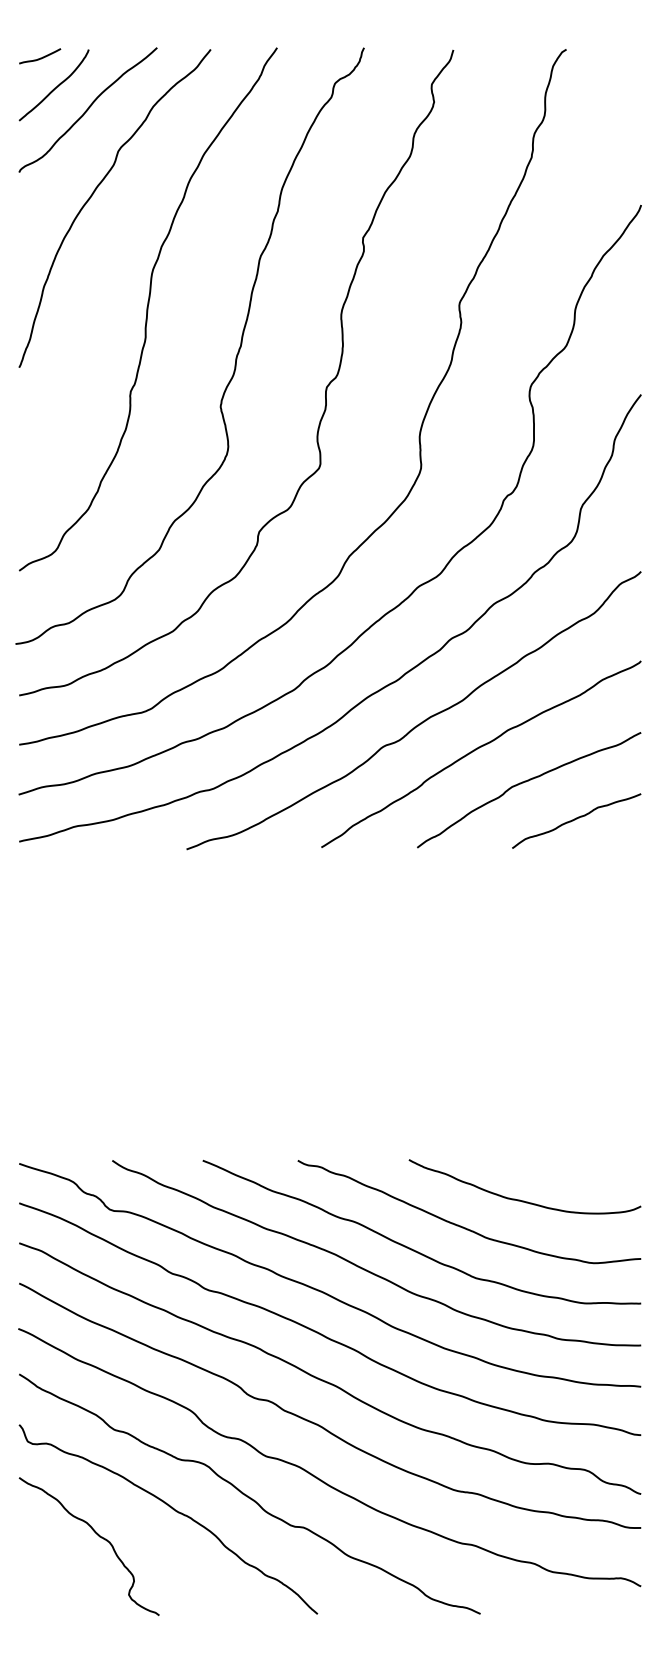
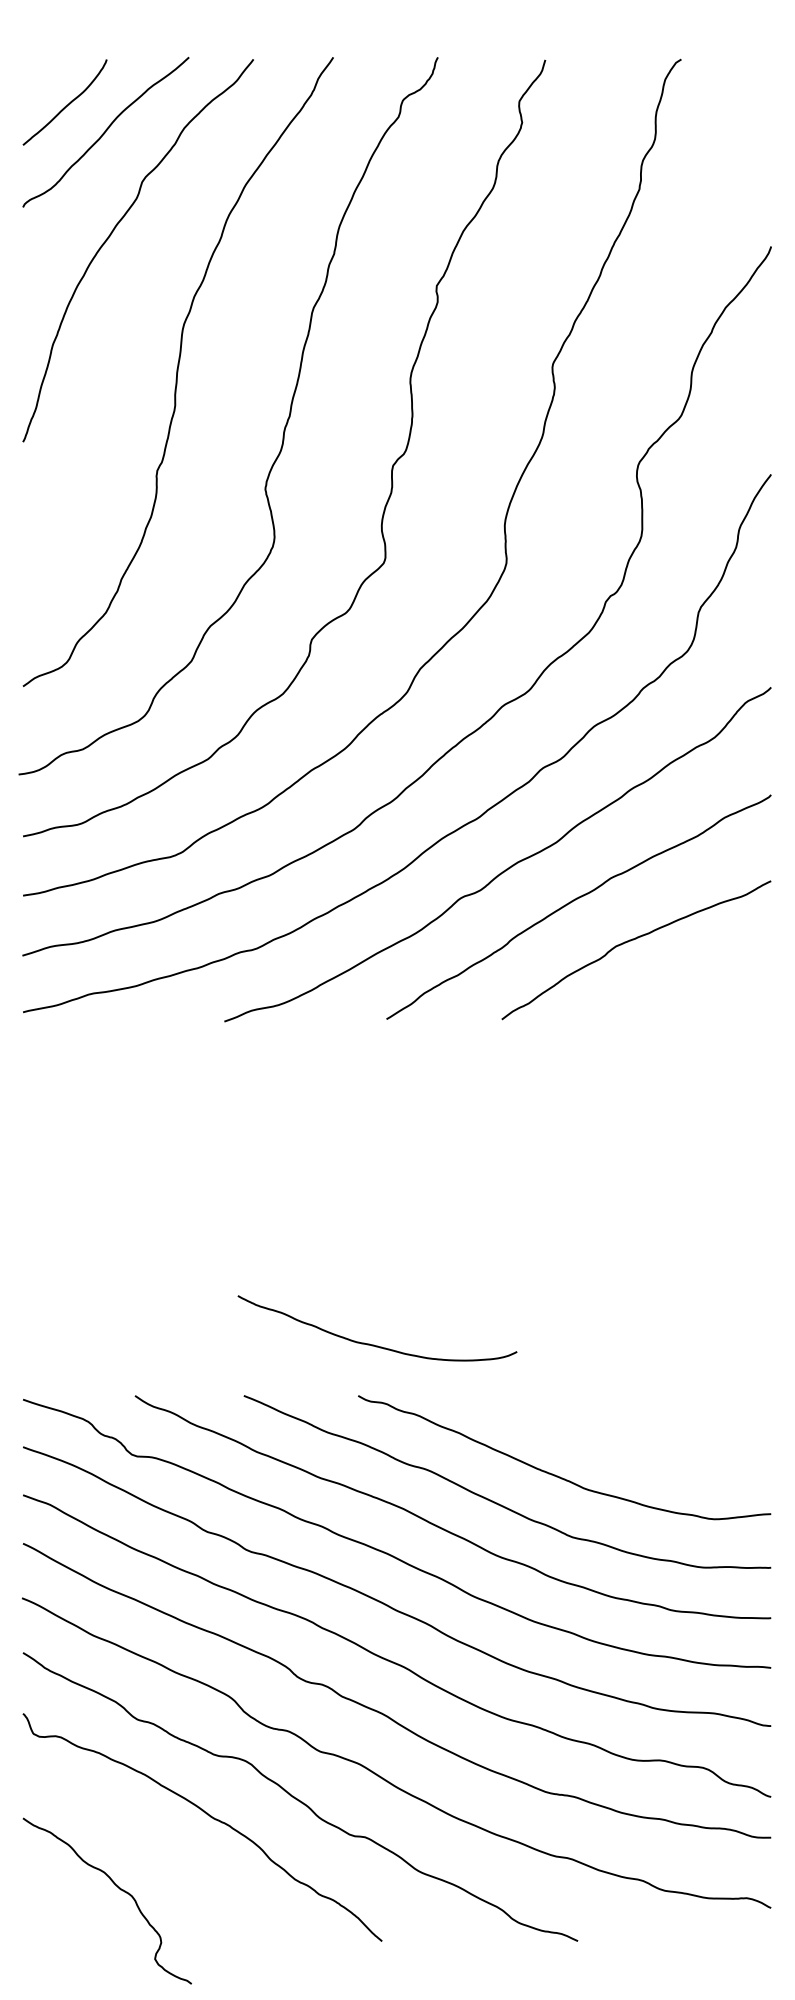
curve: (40, 57) -> (48, 69), removed
curve: (576, 819) -> (693, 985), removed
curve: (522, 1200) -> (374, 1344), moved
curve: (98, 1536) -> (118, 1888), moved

